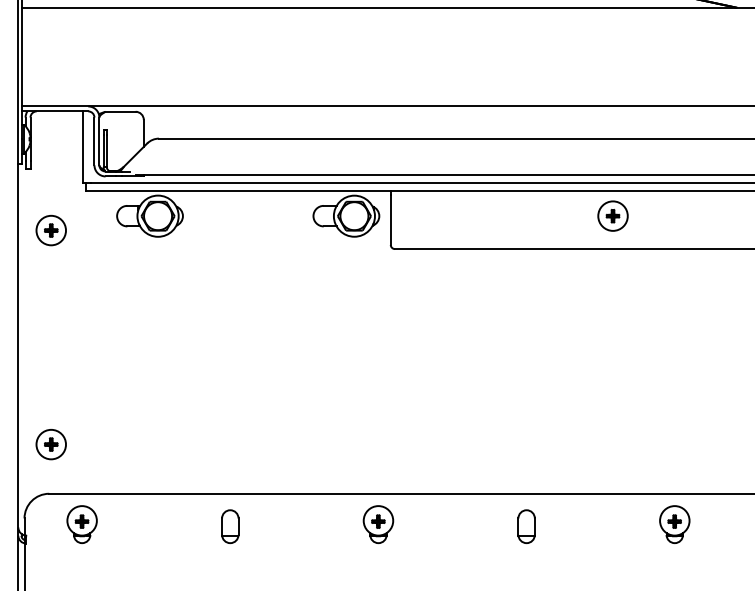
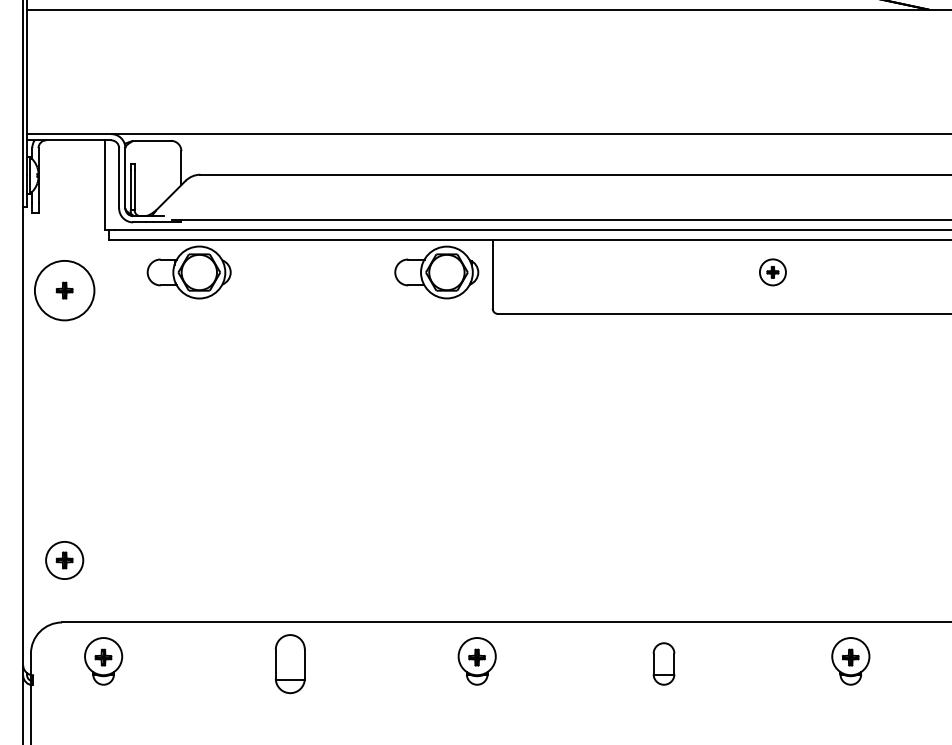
part: (612, 215) -> (772, 271), size x0.7
circle: (51, 230) -> (64, 290), size x1.6
part: (230, 526) -> (290, 663), size x1.4

